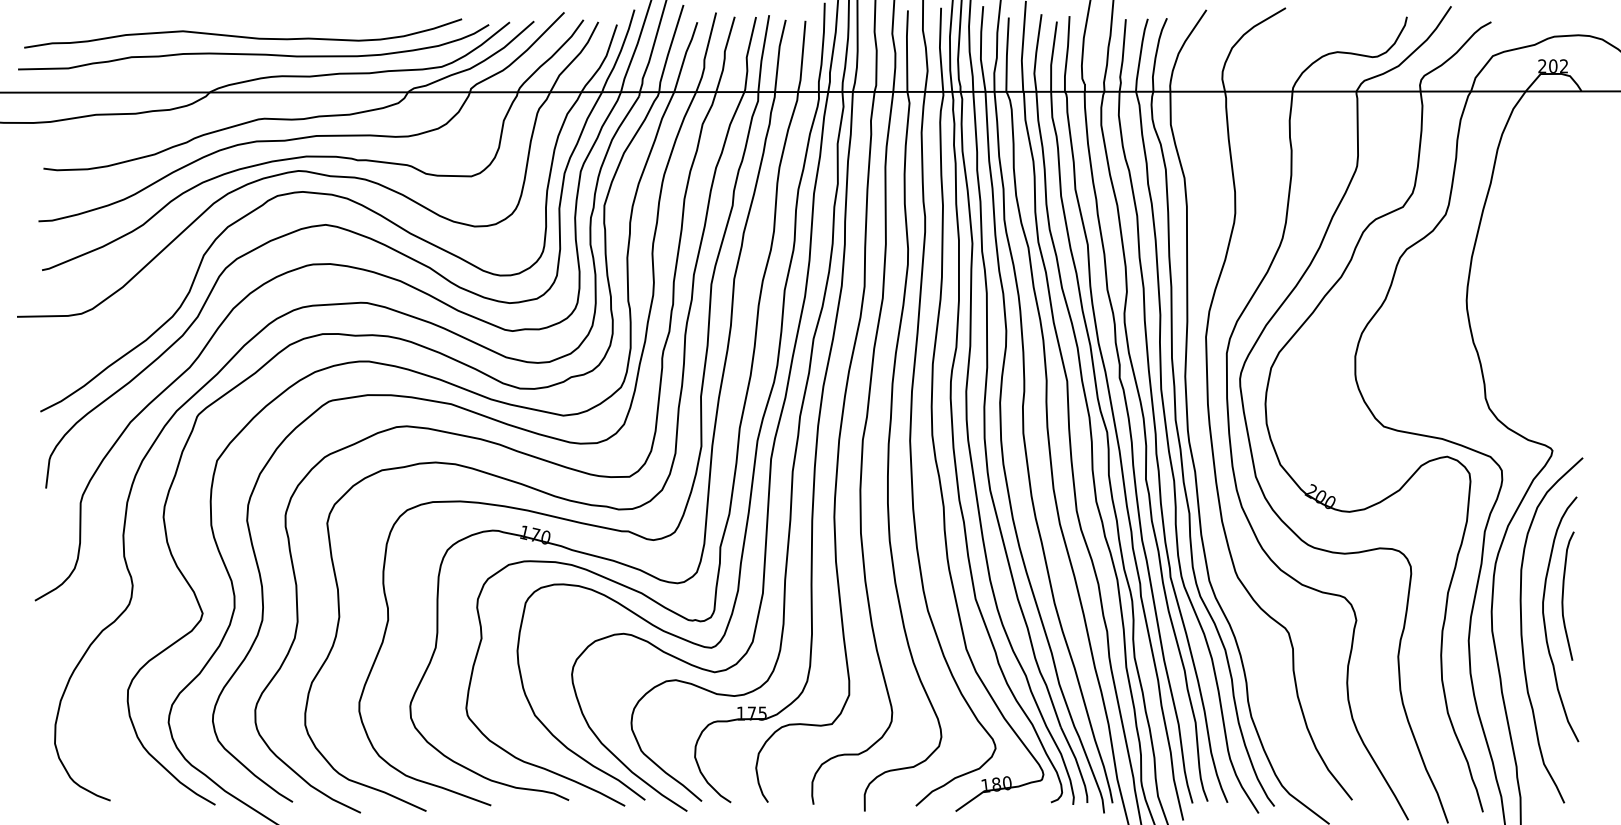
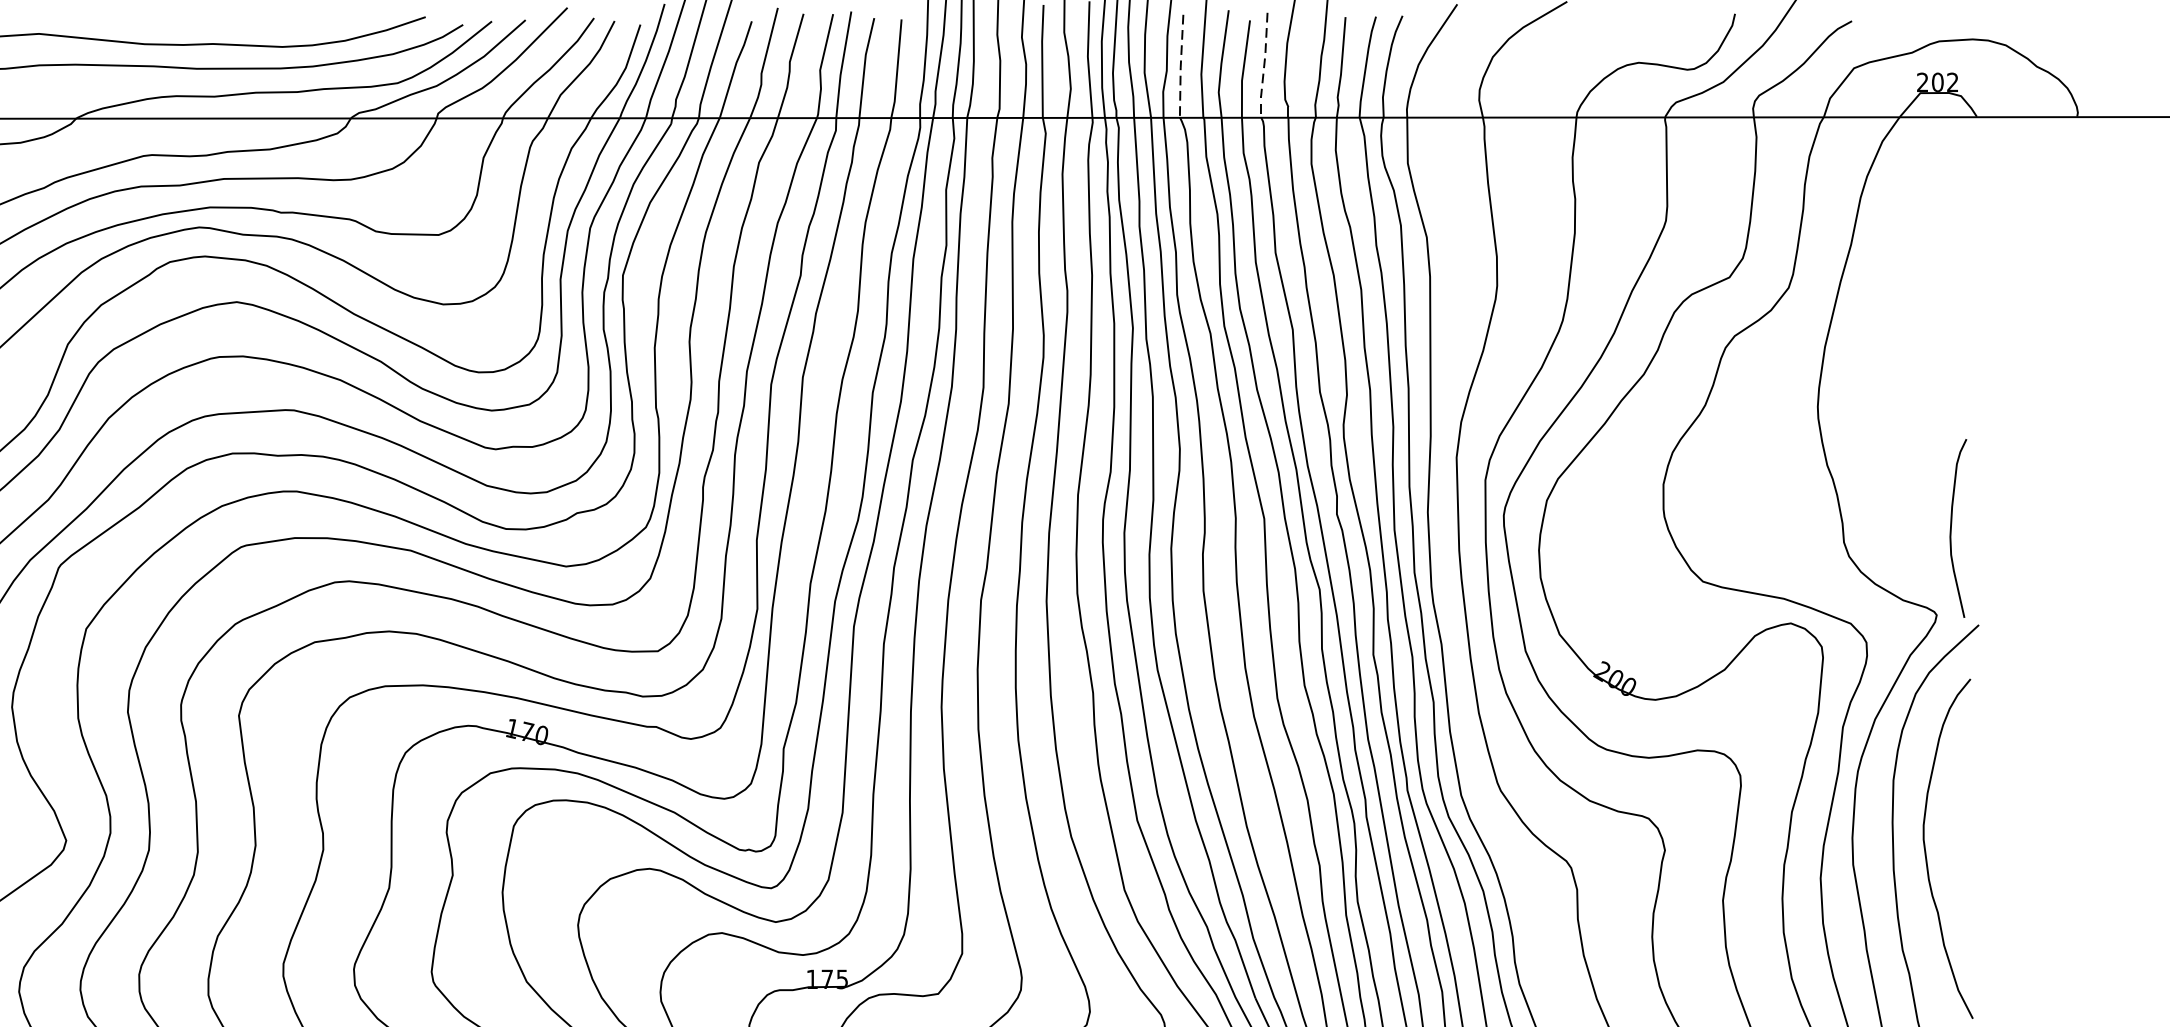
line: (1067, 53) -> (1264, 64), solid -> dashed
line: (1006, 54) -> (1180, 66), solid -> dashed
curve: (1563, 595) -> (1951, 527), moved

